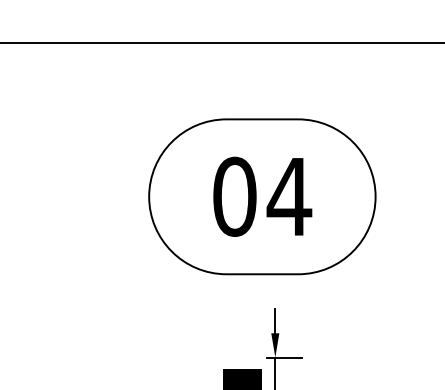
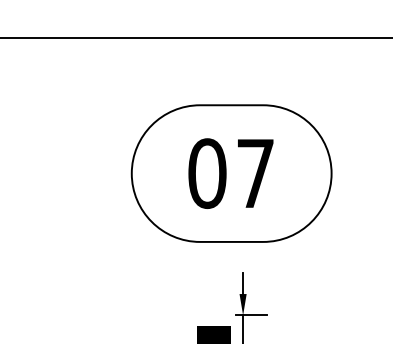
text: (289, 196) -> (255, 173), 04 -> 07

